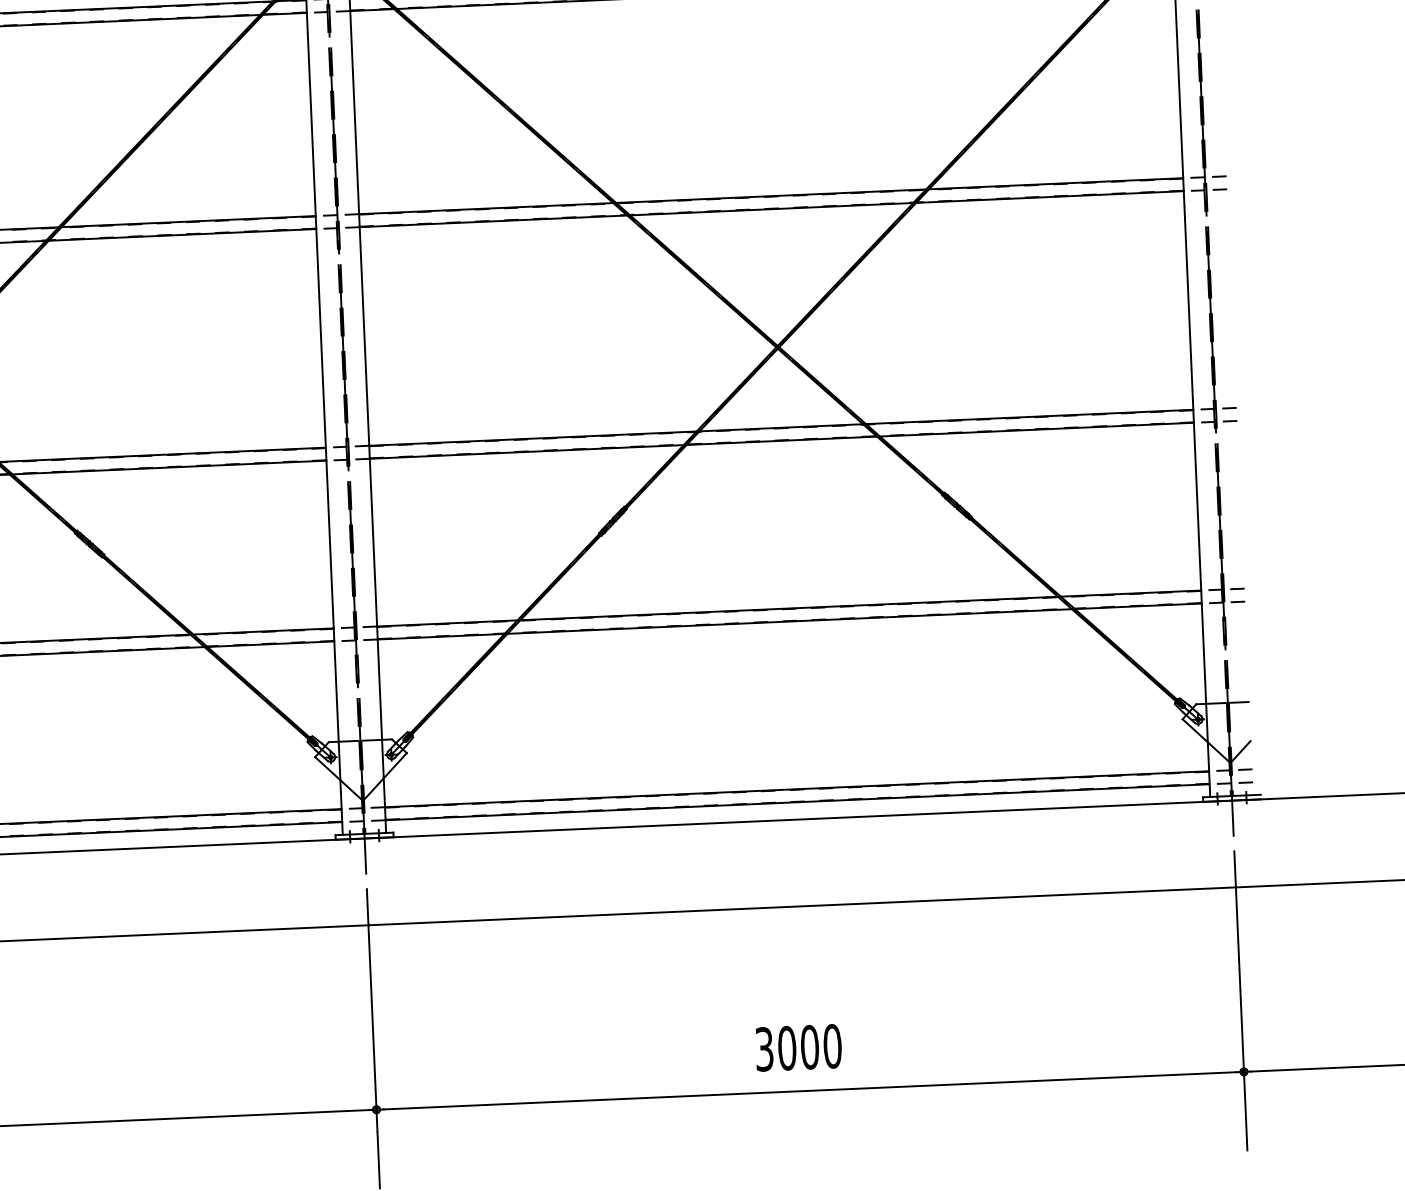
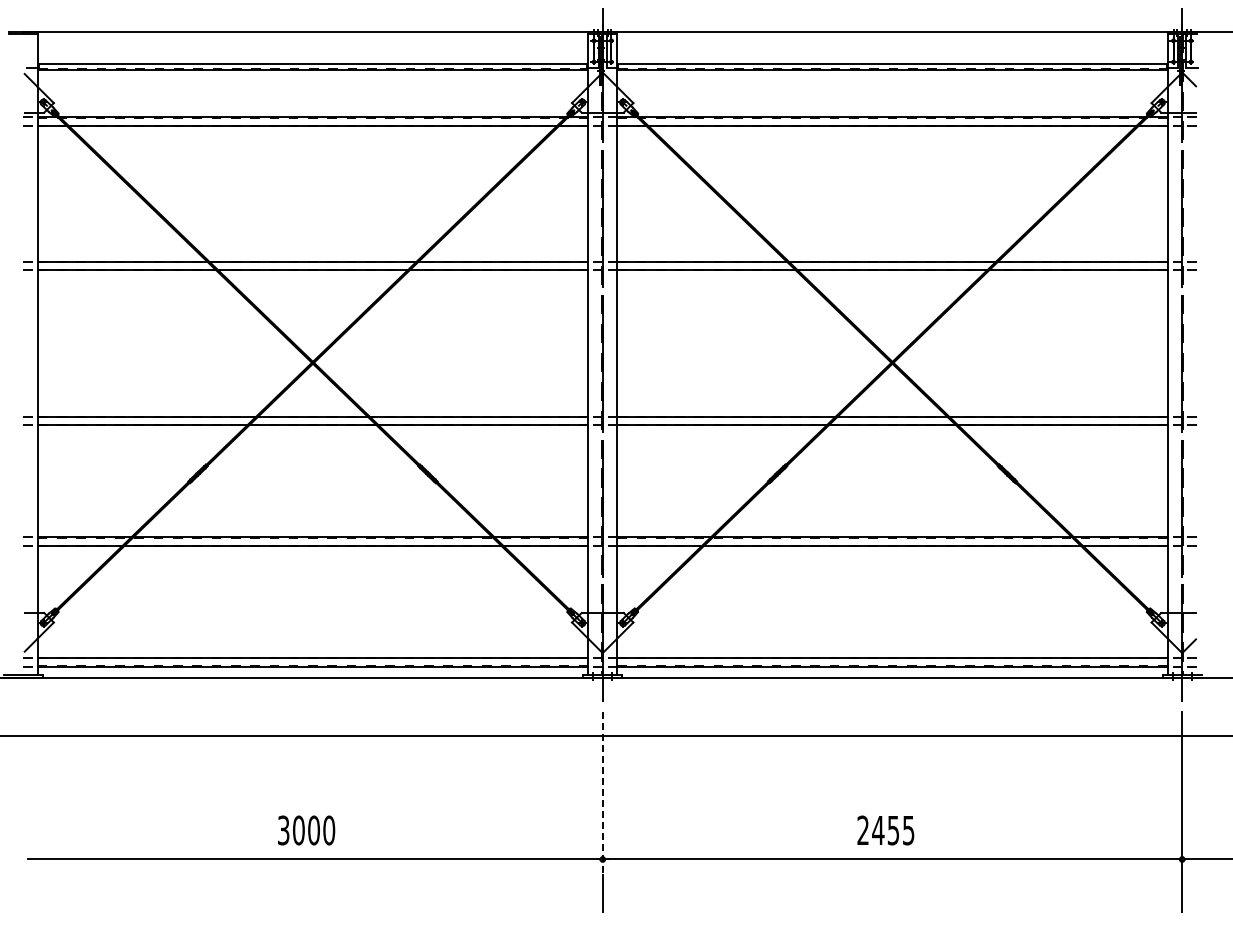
line: (371, 1011) -> (602, 793), solid -> dashed
text: (797, 1047) -> (885, 830), 3000 -> 2455

